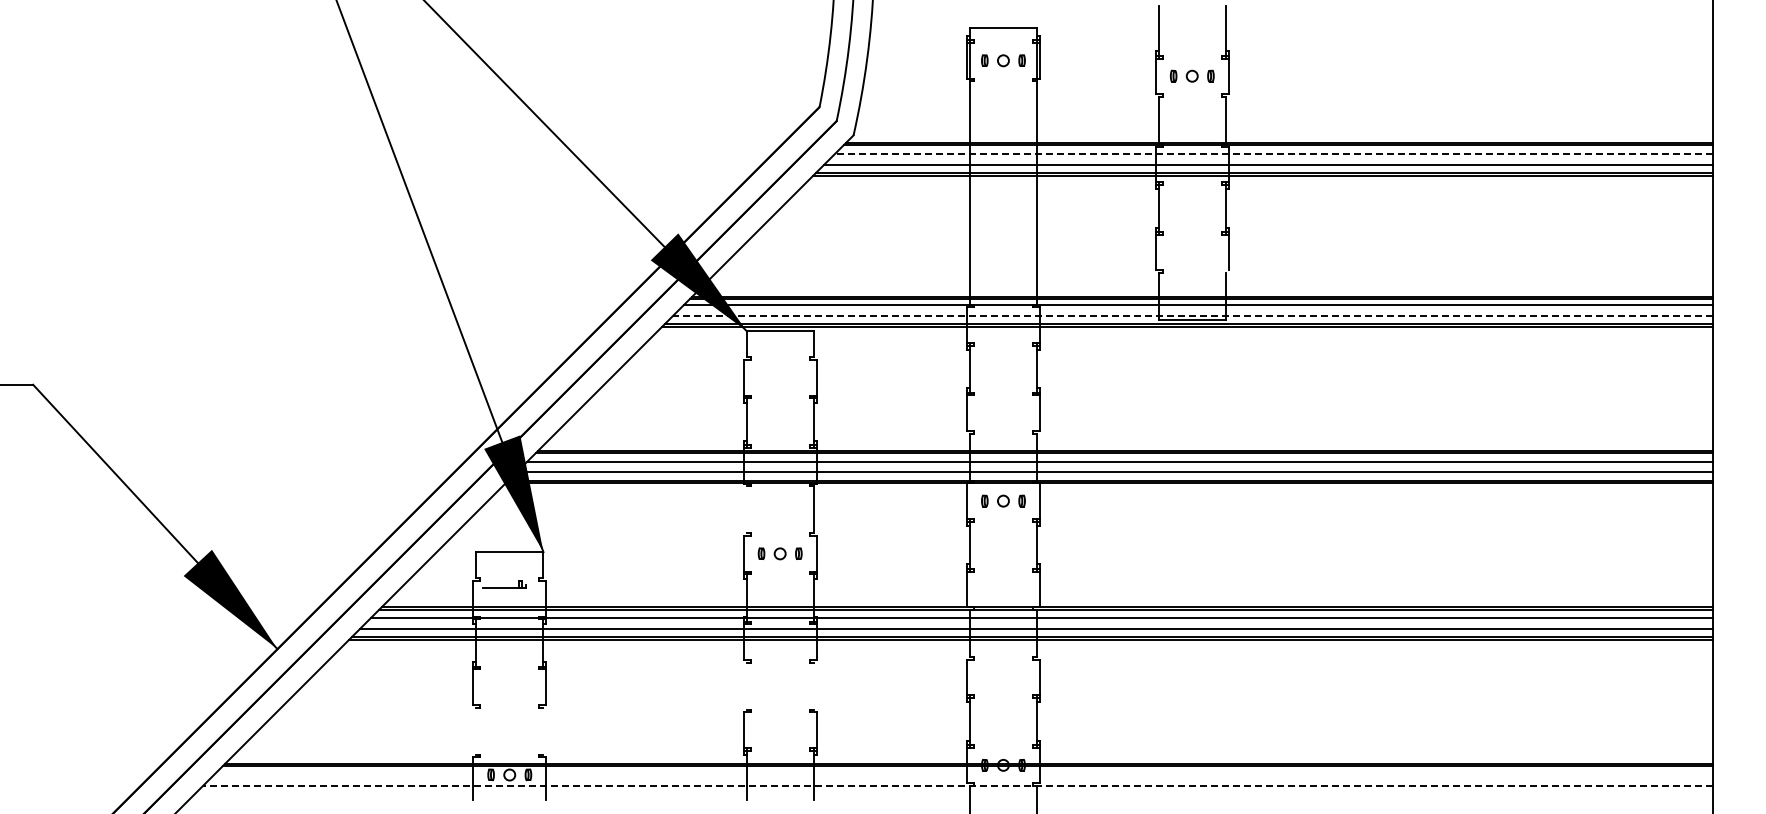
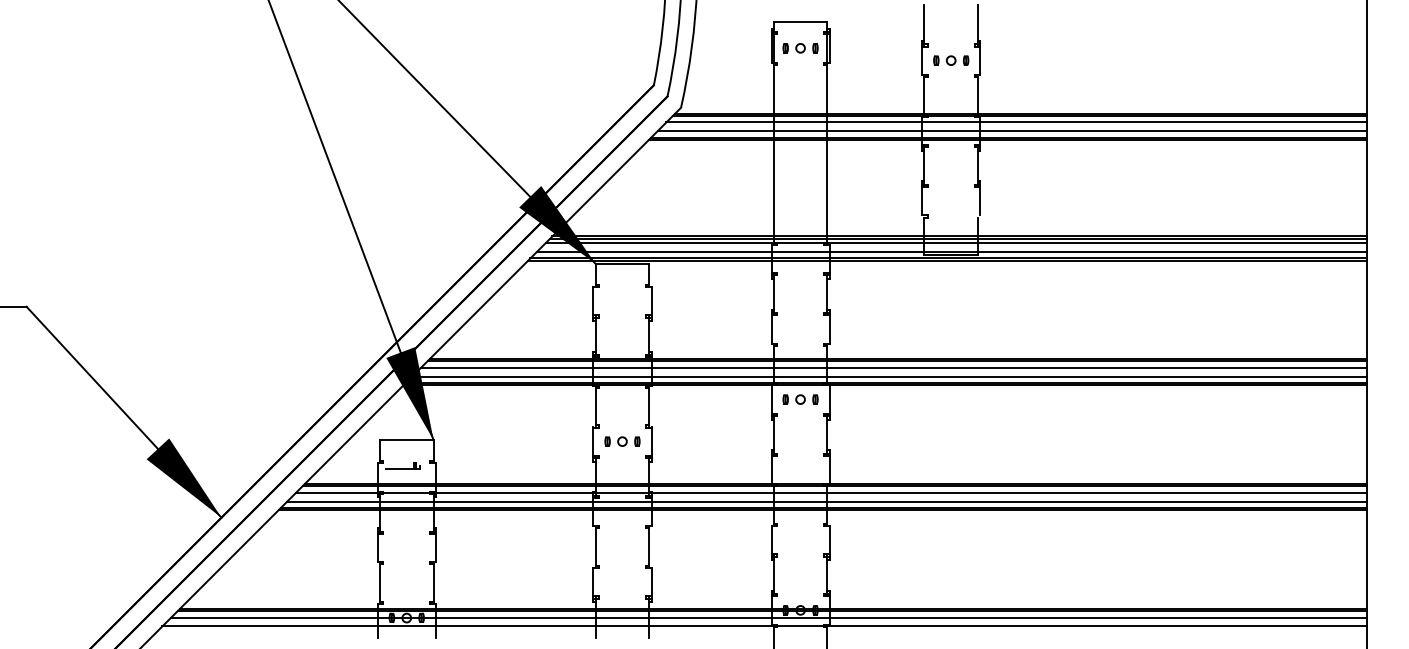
line: (1274, 153) -> (1016, 122), dashed -> solid
line: (1193, 315) -> (952, 251), dashed -> solid
line: (746, 509) -> (595, 406), added
line: (746, 685) -> (595, 546), added
line: (813, 685) -> (649, 546), added
line: (476, 730) -> (380, 582), added
line: (543, 730) -> (433, 582), added
line: (963, 774) -> (768, 617), added
line: (958, 785) -> (764, 626), dashed -> solid

